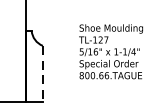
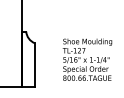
text: (111, 51) -> (87, 59), moved
line: (42, 74) -> (34, 65), dashed -> solid

